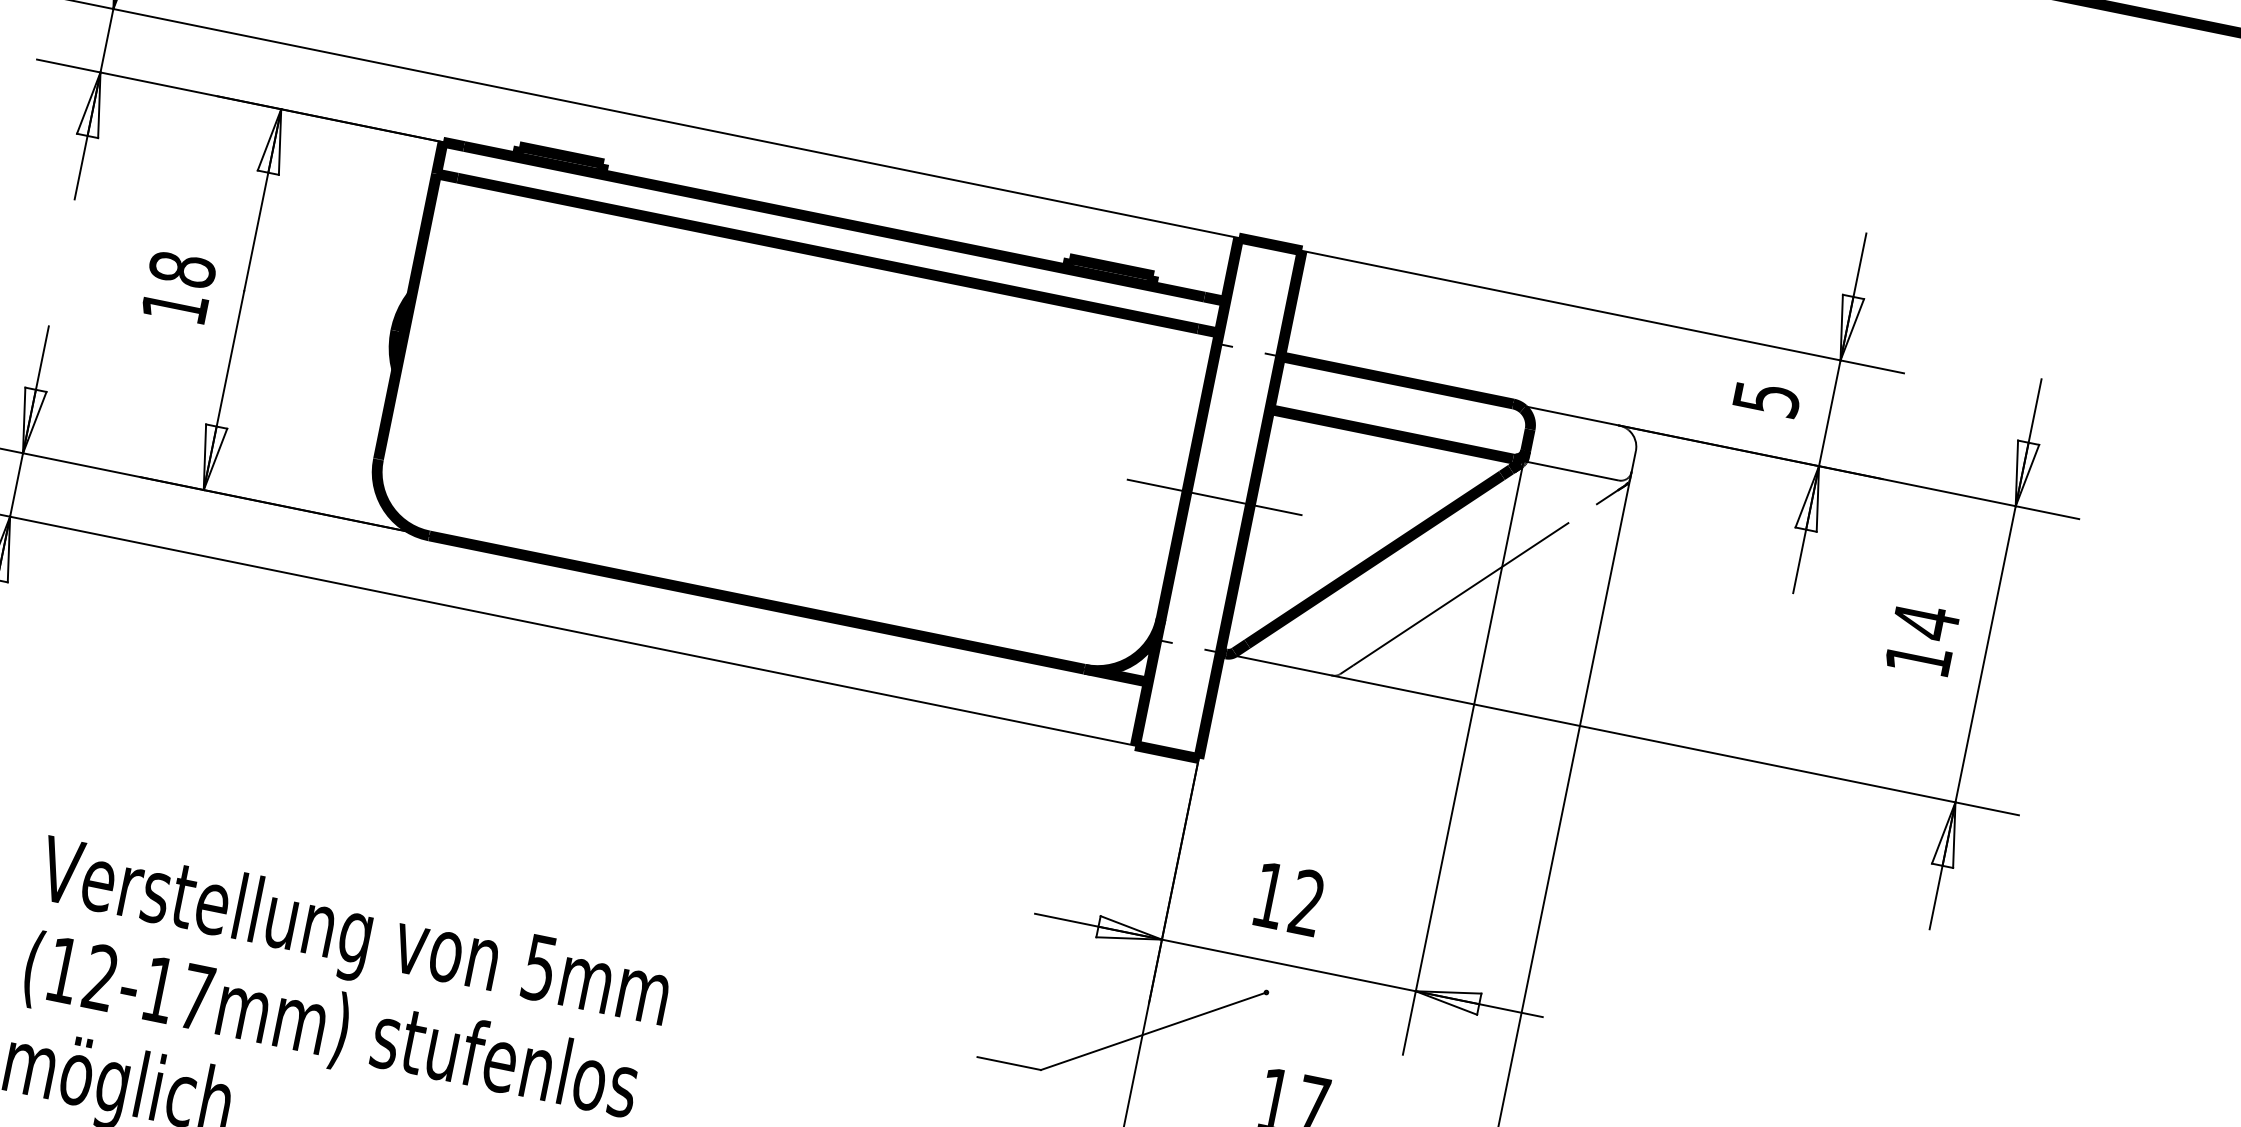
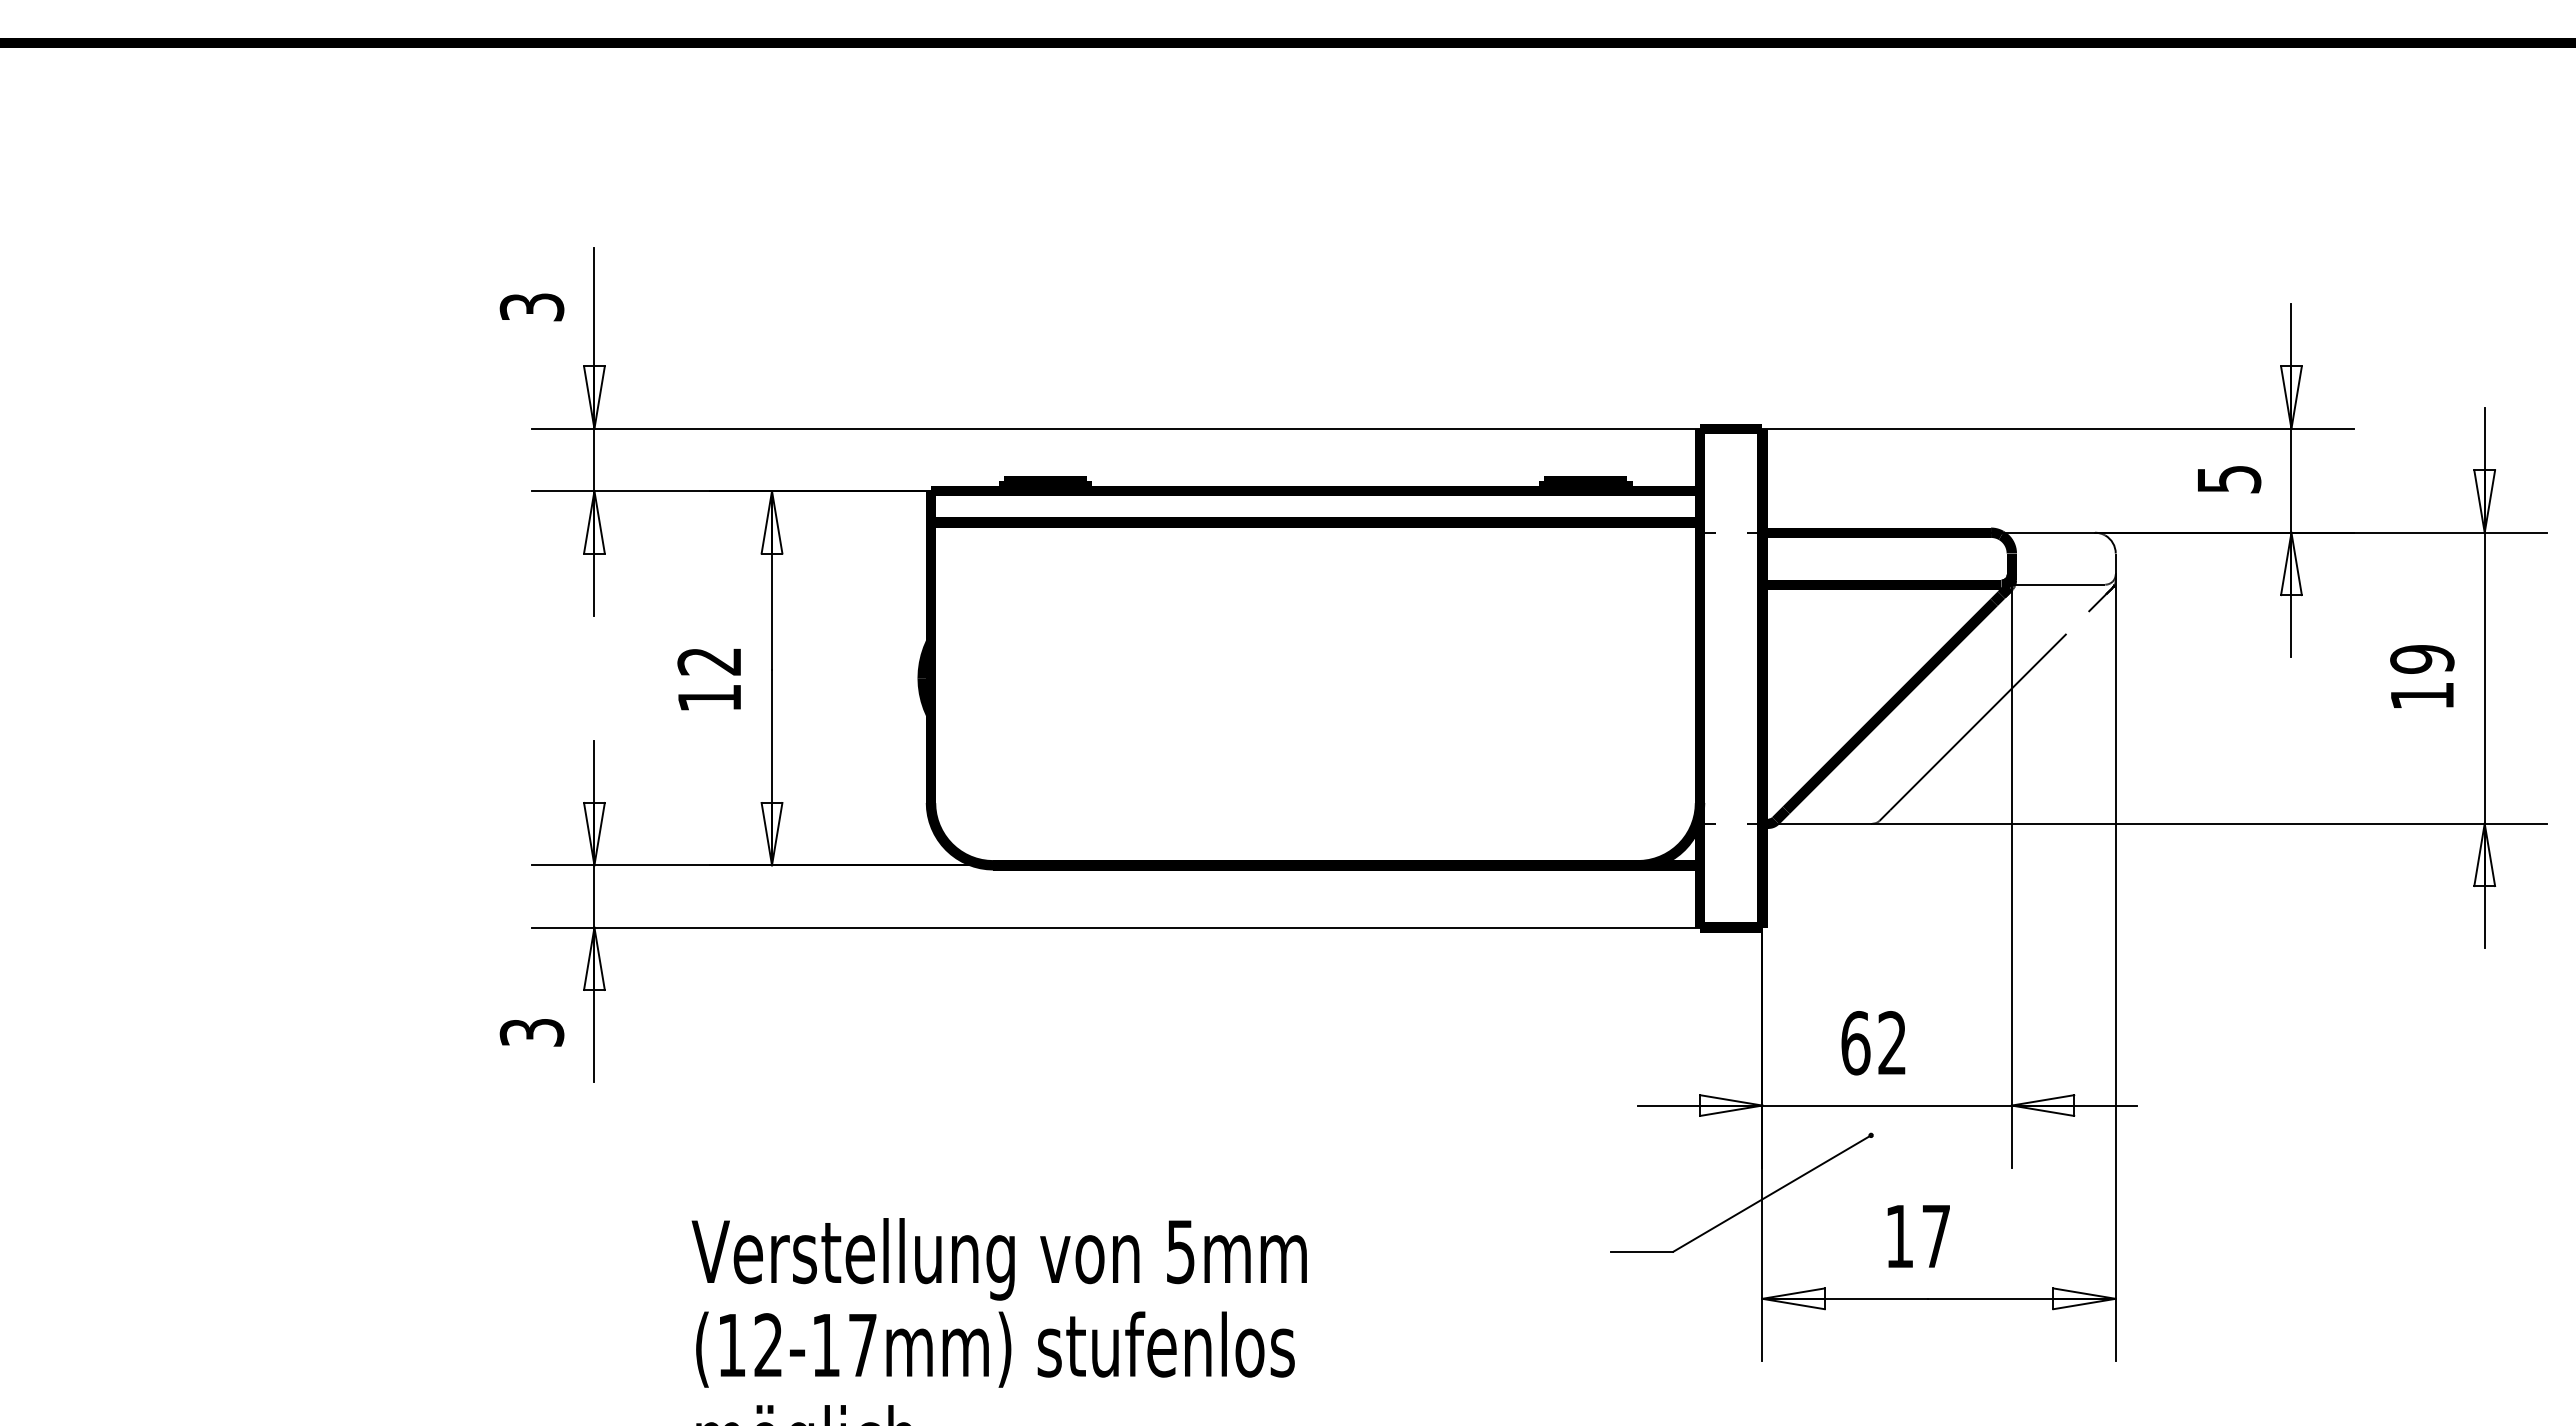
text: (182, 269) -> (709, 661), 18 -> 12
line: (1213, 497) -> (1726, 678), removed
text: (1926, 622) -> (2422, 659), 14 -> 19
text: (1269, 895) -> (1855, 1043), 12 -> 62

